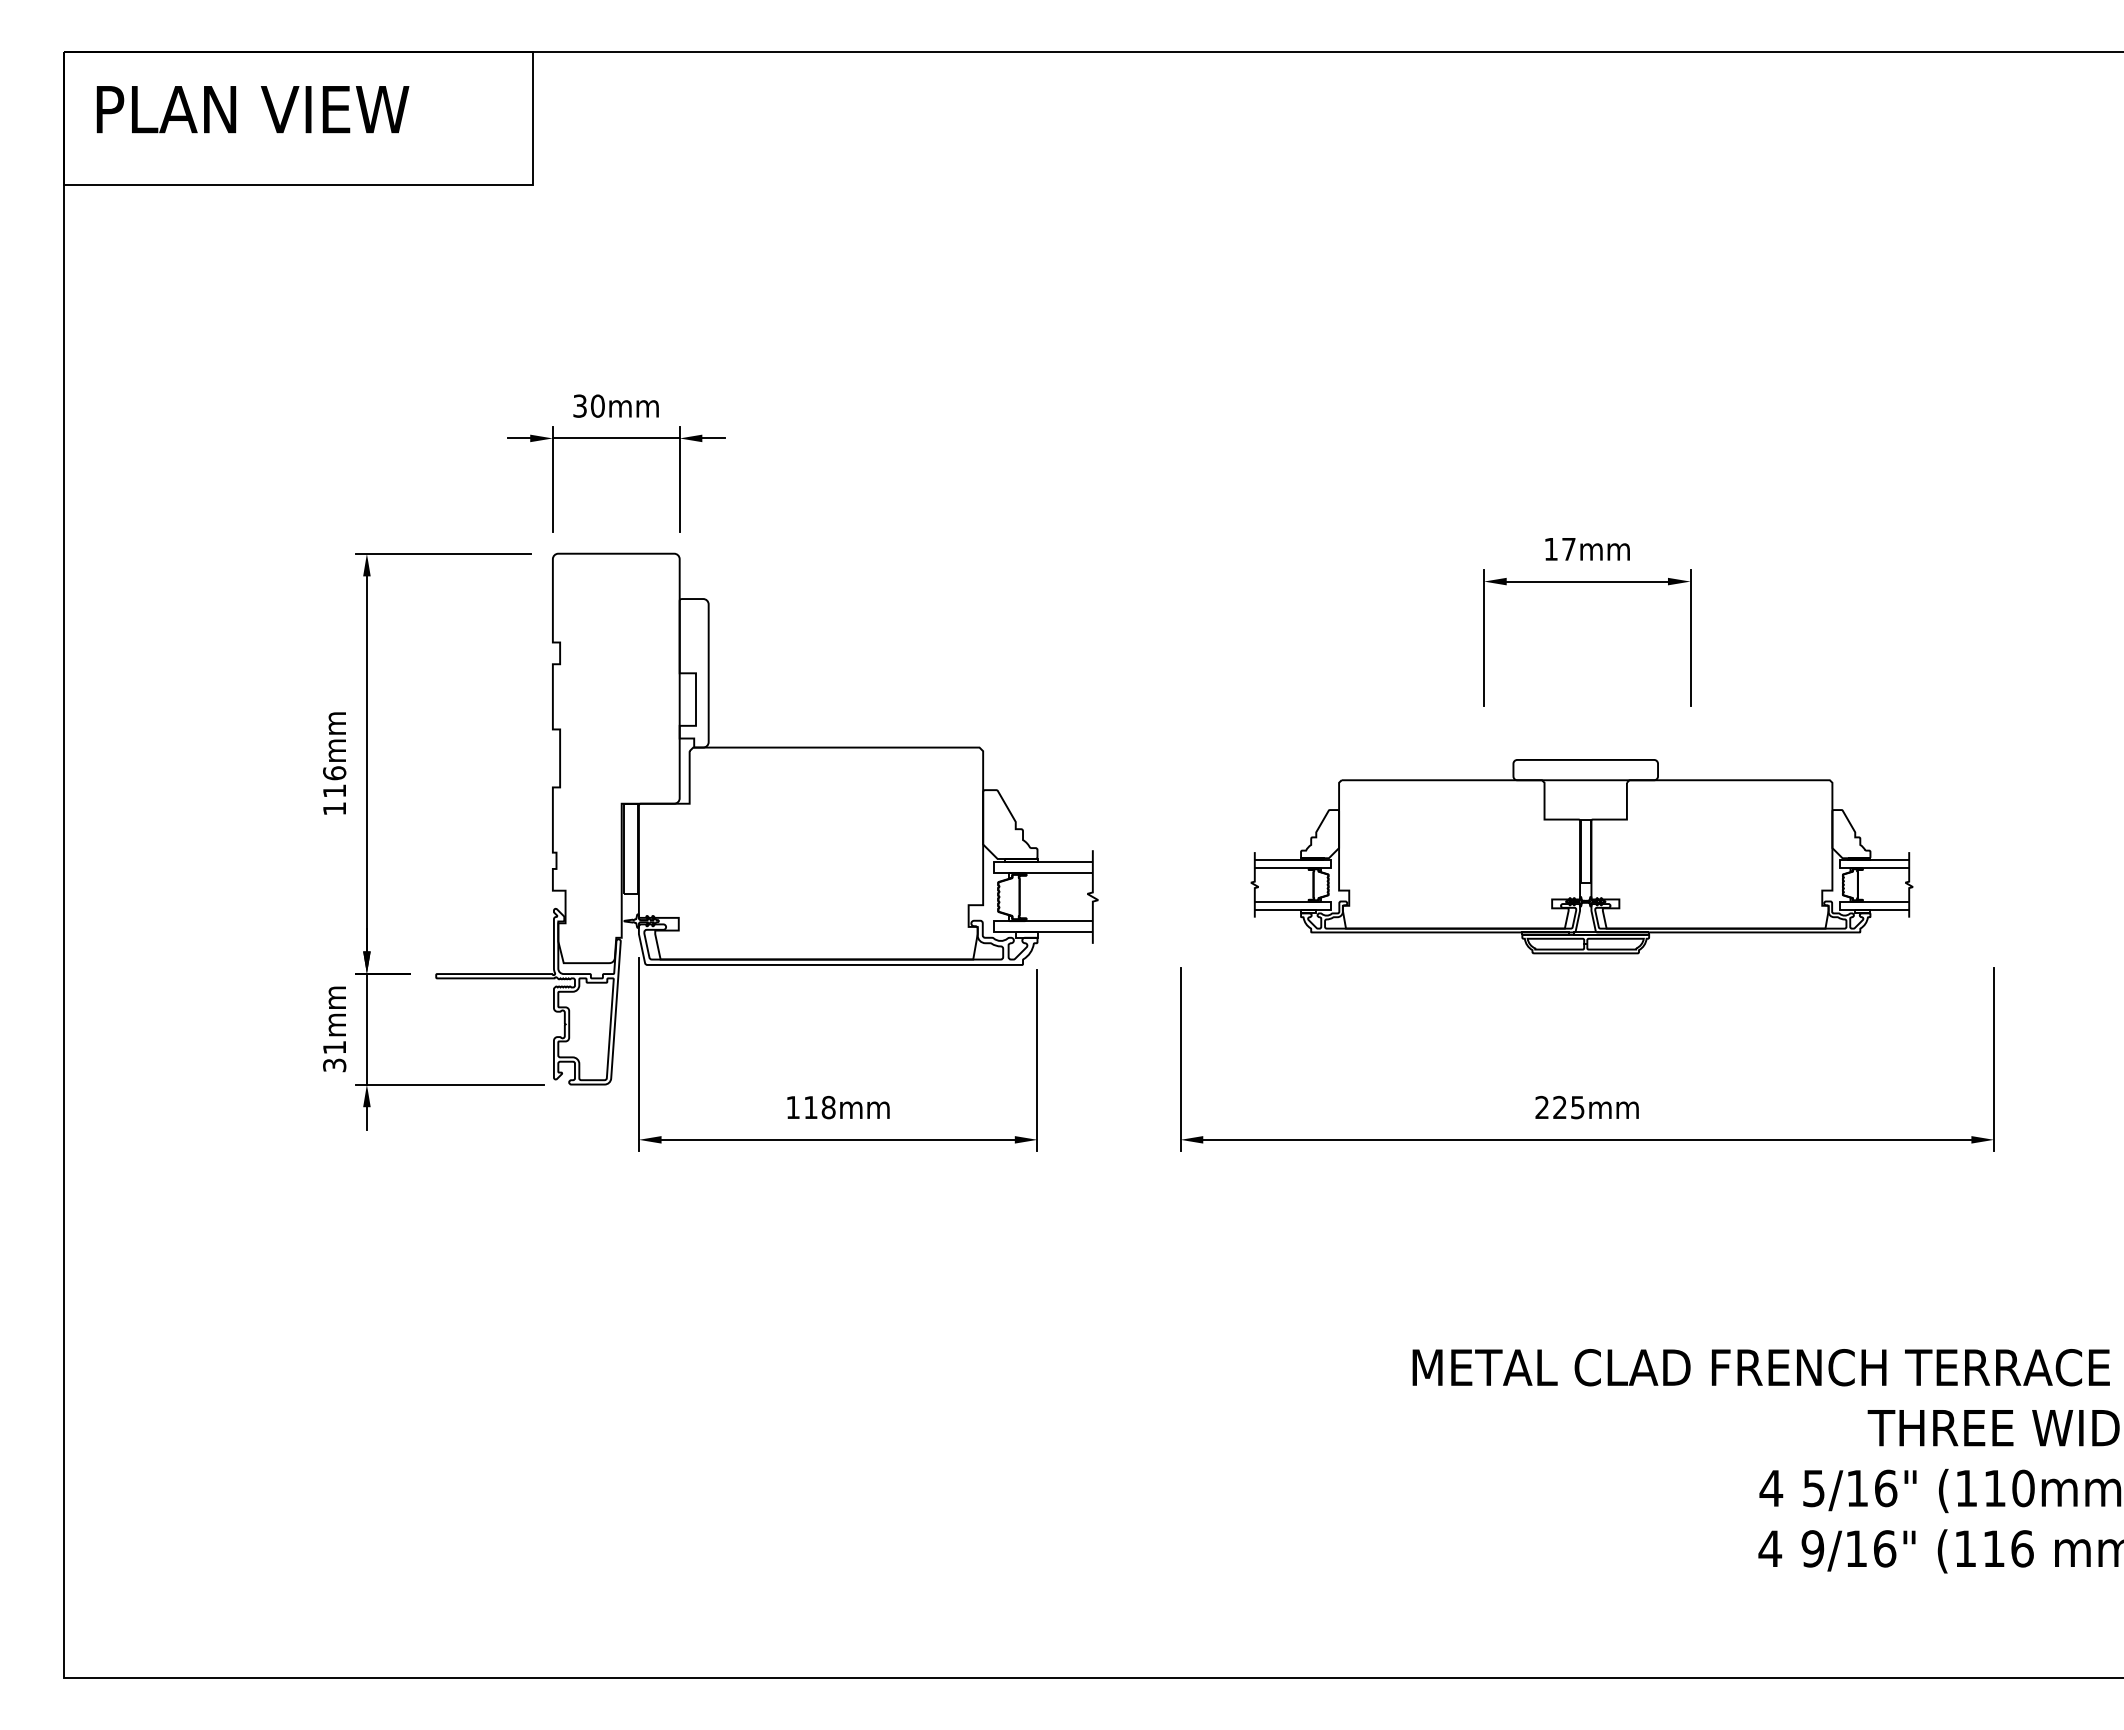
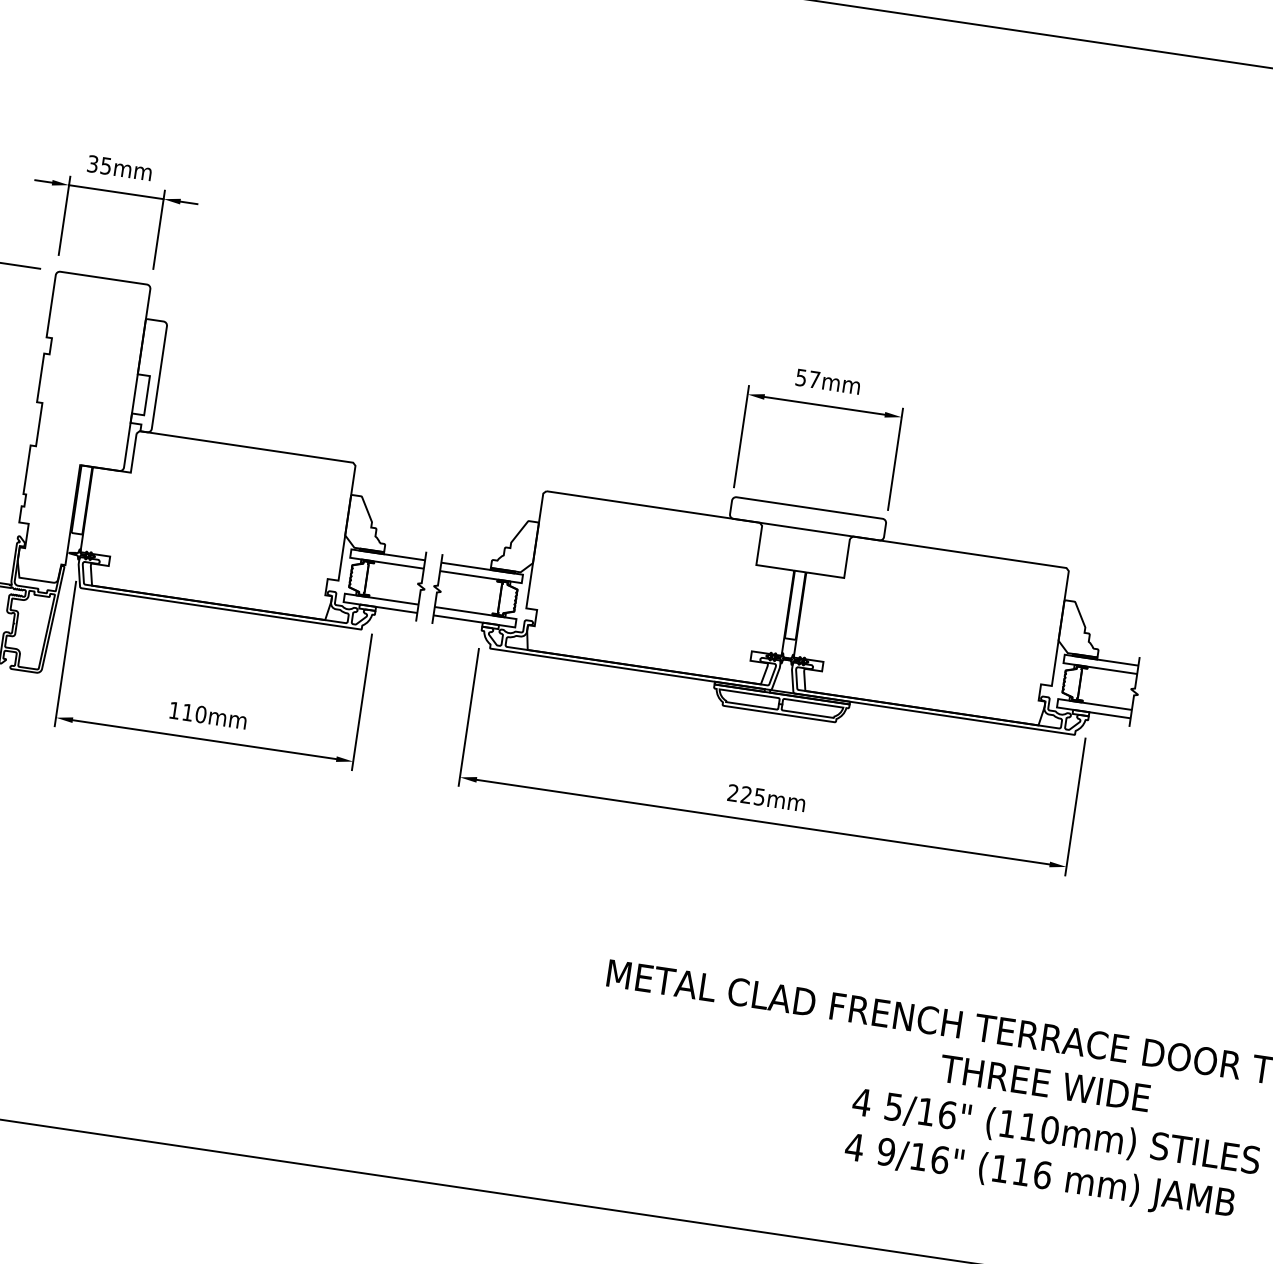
text: (597, 405) -> (105, 165), 30mm -> 35mm
text: (1550, 549) -> (800, 377), 17mm -> 57mm
part: (1581, 856) -> (790, 610), size x1.43
text: (828, 1107) -> (200, 714), 118mm -> 110mm

